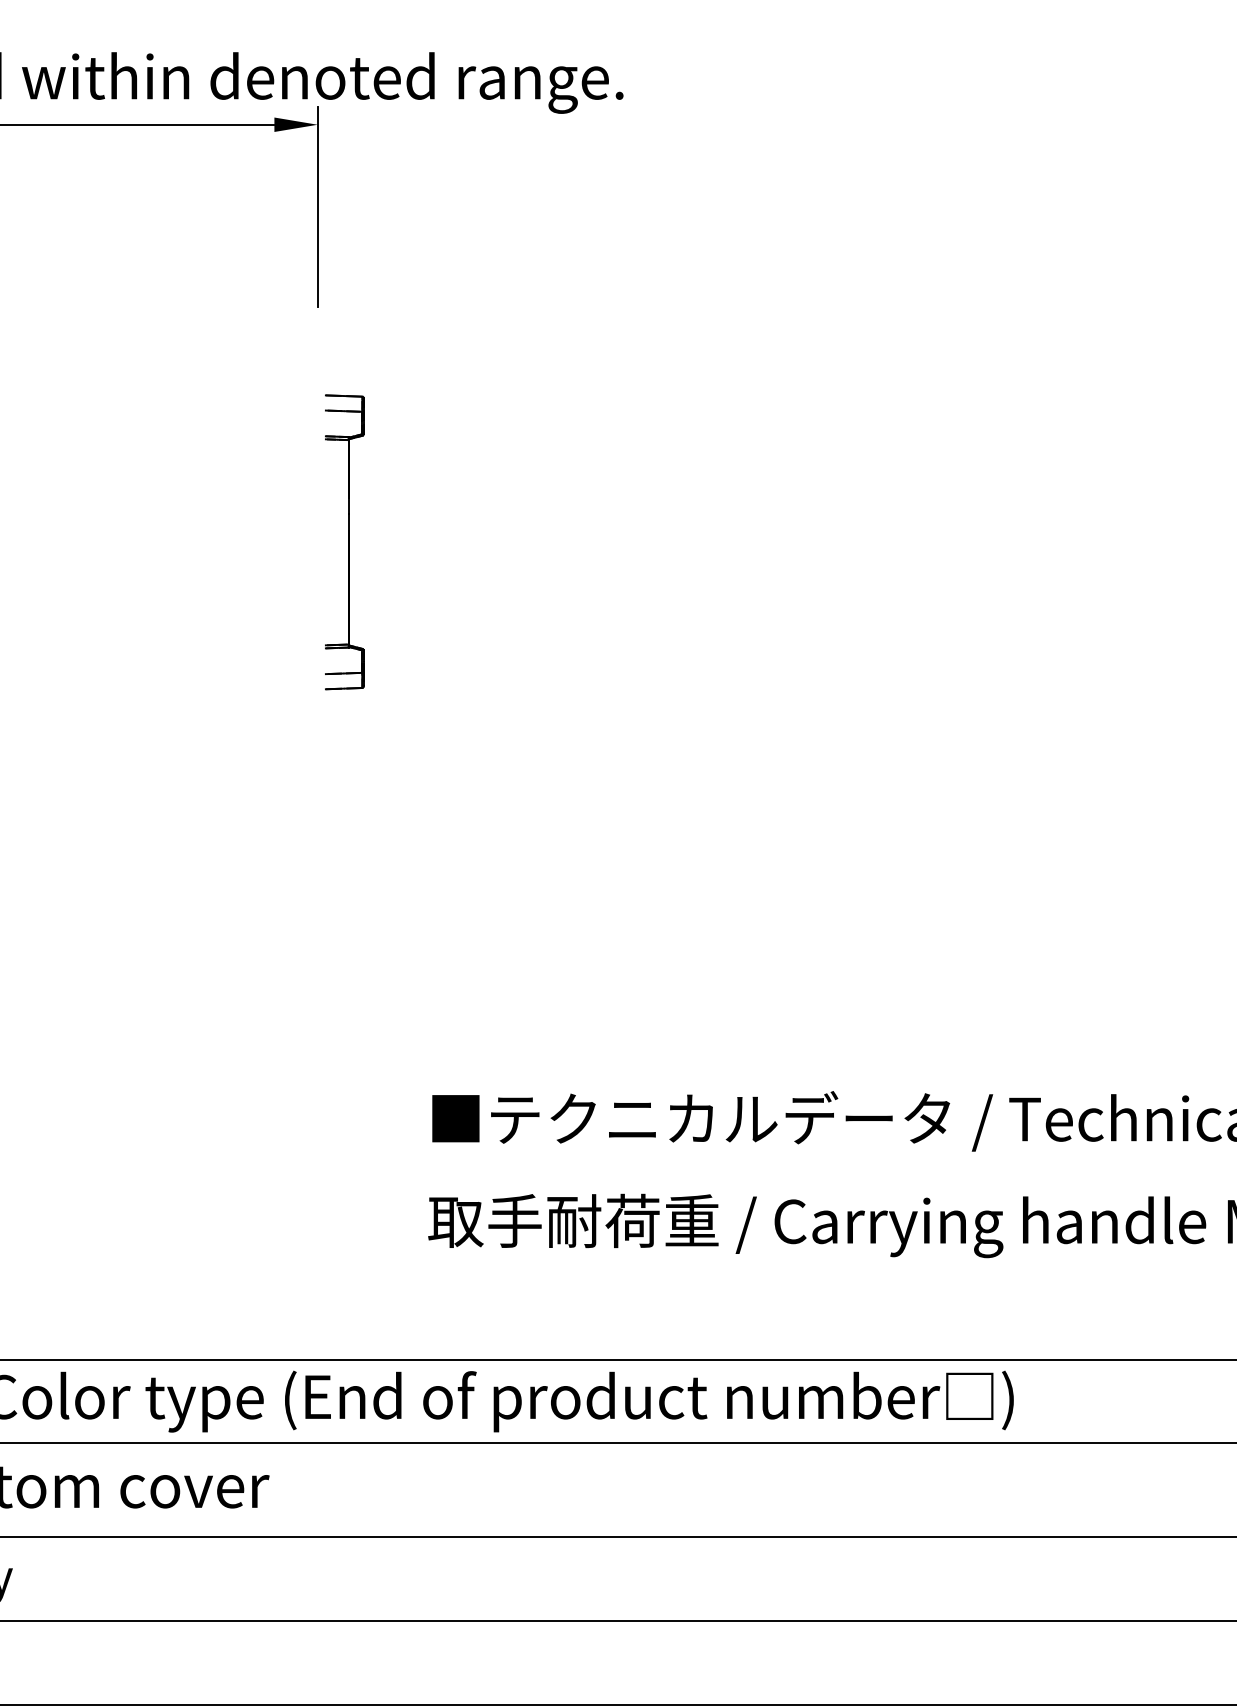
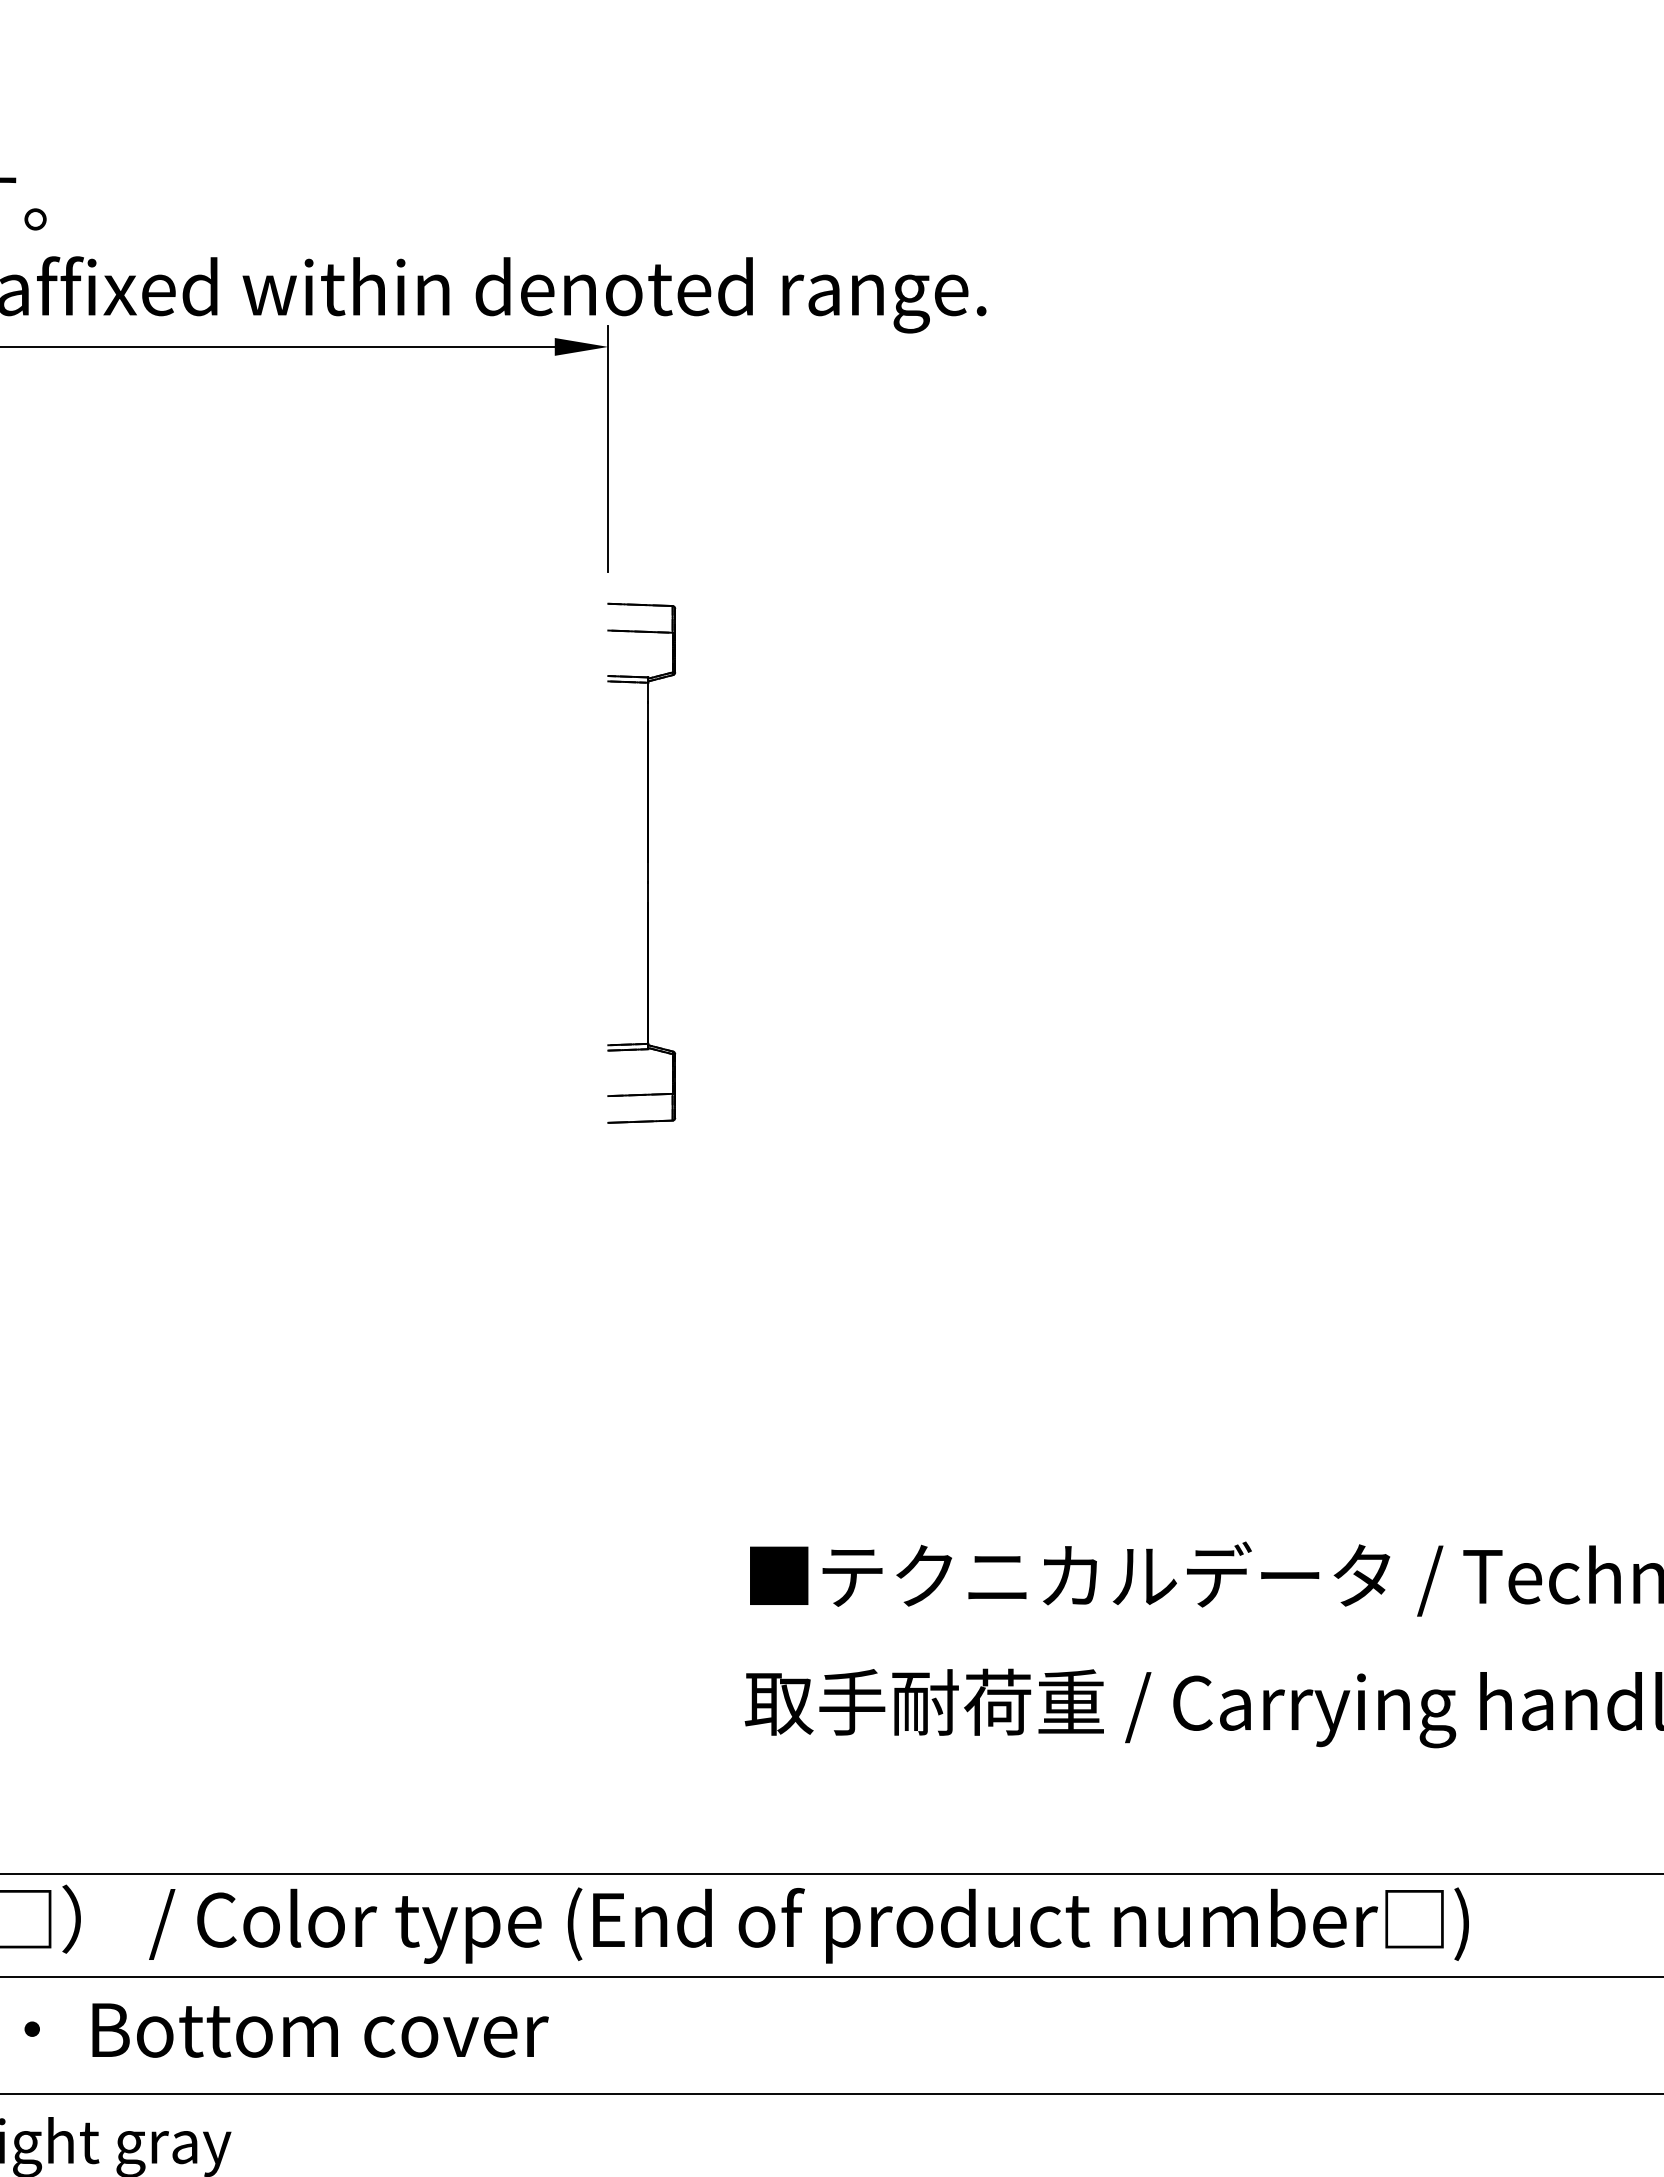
part: (344, 541) -> (641, 862), size x1.43

